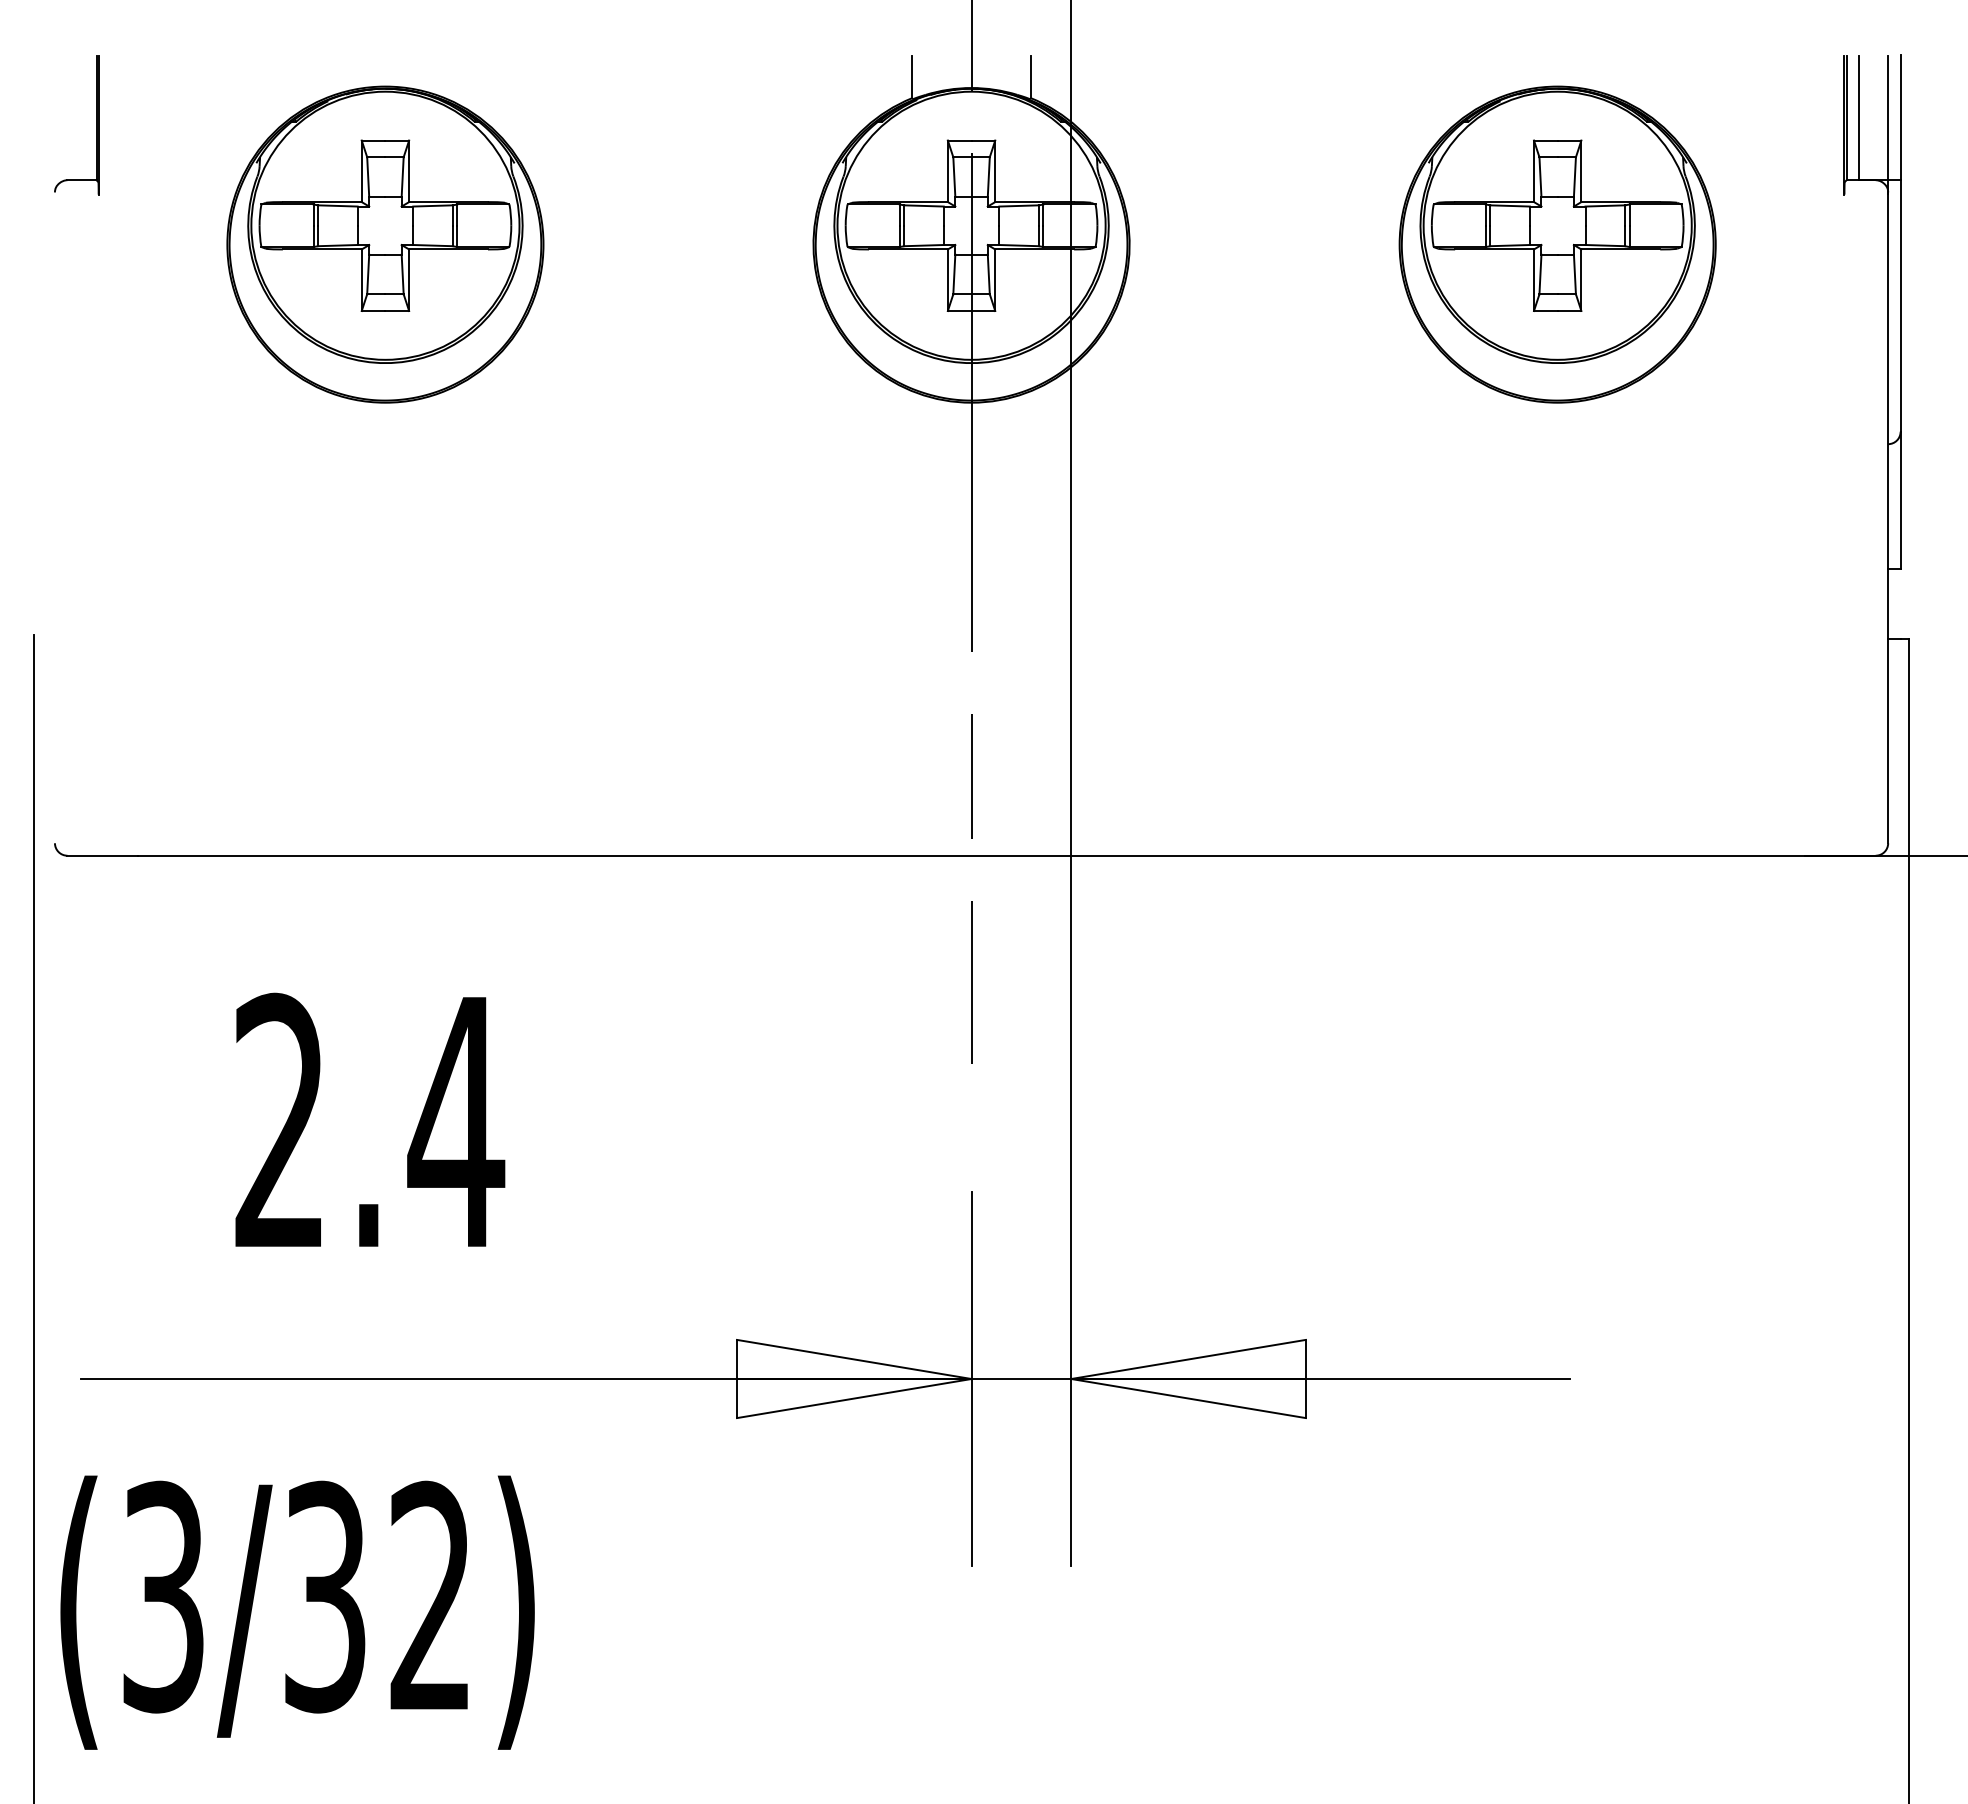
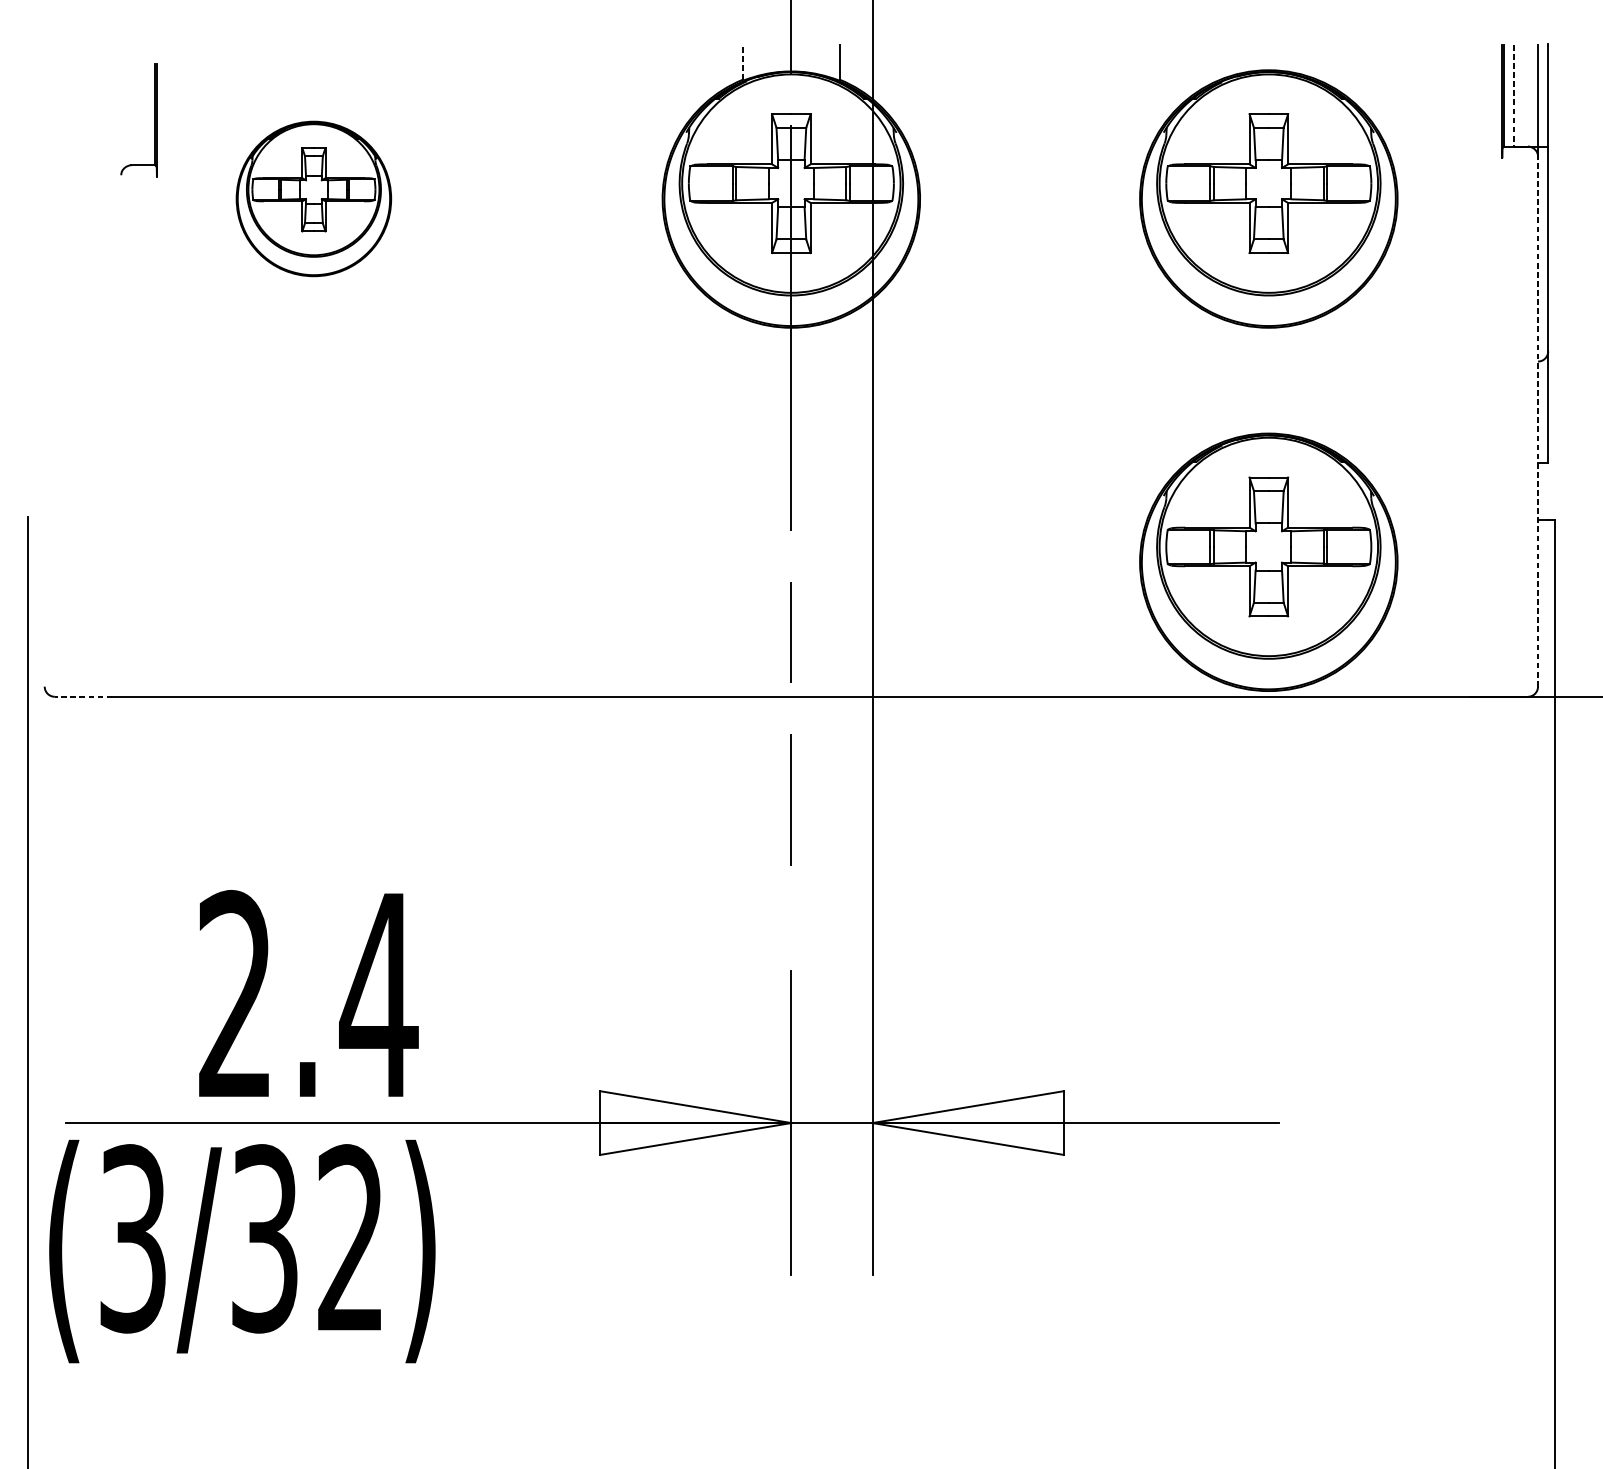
line: (911, 76) -> (742, 62), solid -> dashed
line: (1859, 118) -> (1514, 96), solid -> dashed
part: (96, 125) -> (155, 120), moved
part: (385, 244) -> (313, 198), size x0.6
line: (1888, 518) -> (1538, 422), solid -> dashed
part: (1557, 690) -> (1268, 562), added
line: (102, 855) -> (83, 696), solid -> dashed
text: (370, 1119) -> (309, 993), moved
text: (297, 1612) -> (242, 1251), moved

